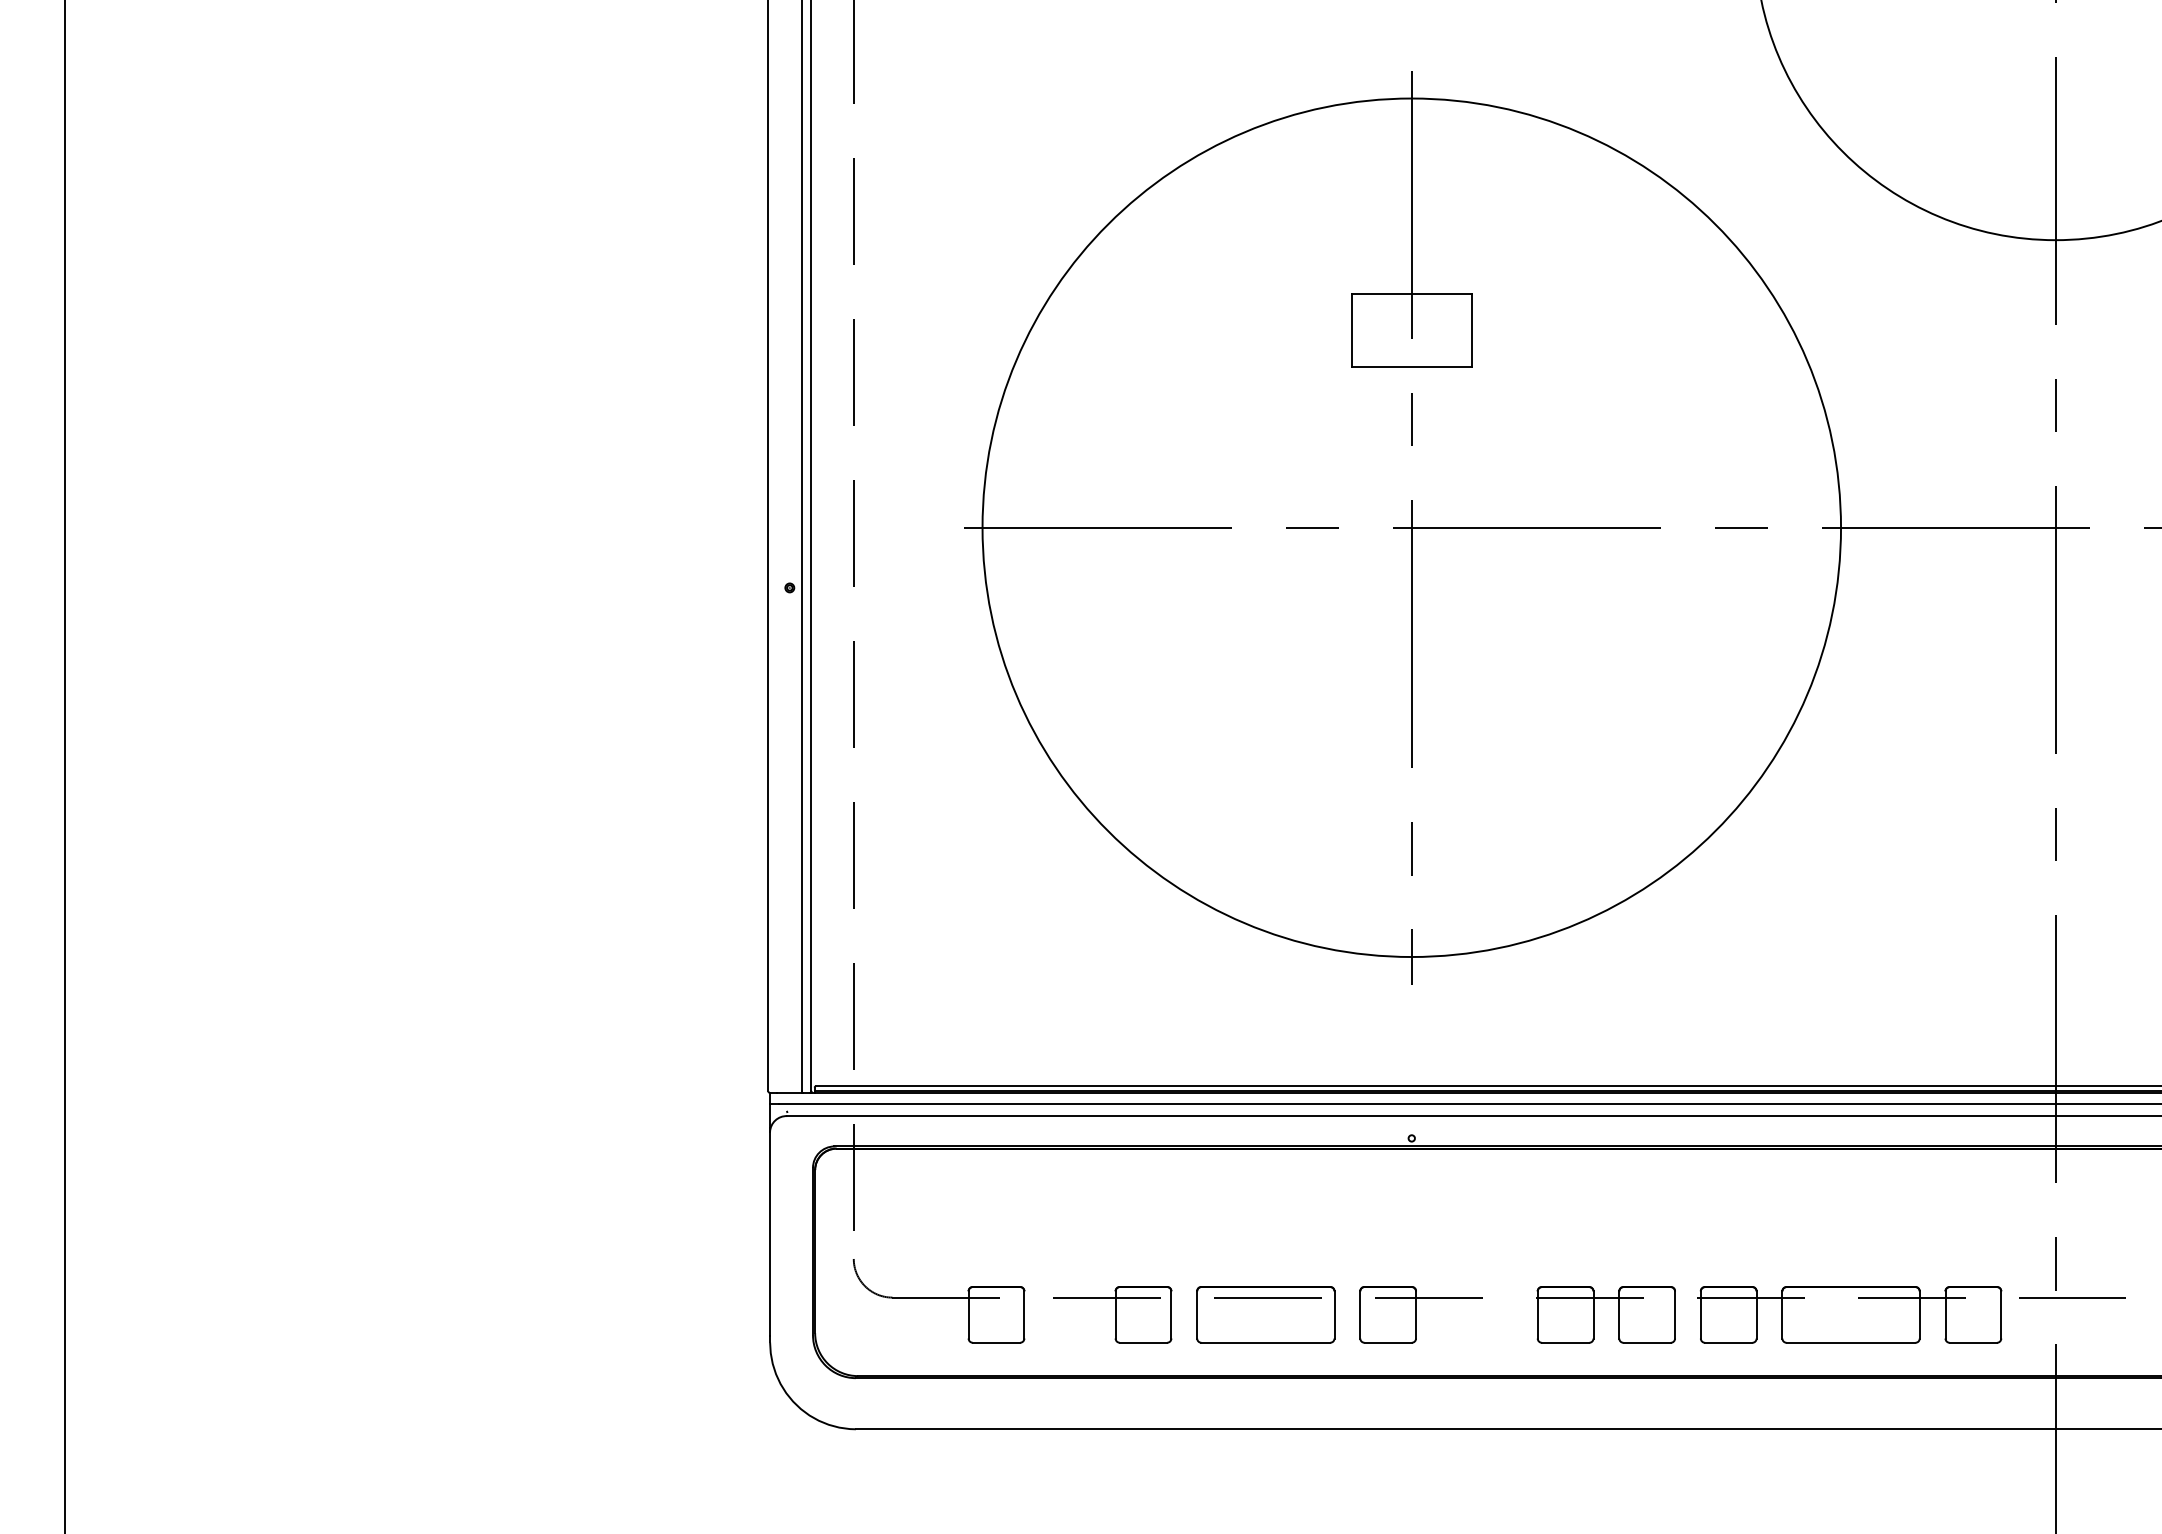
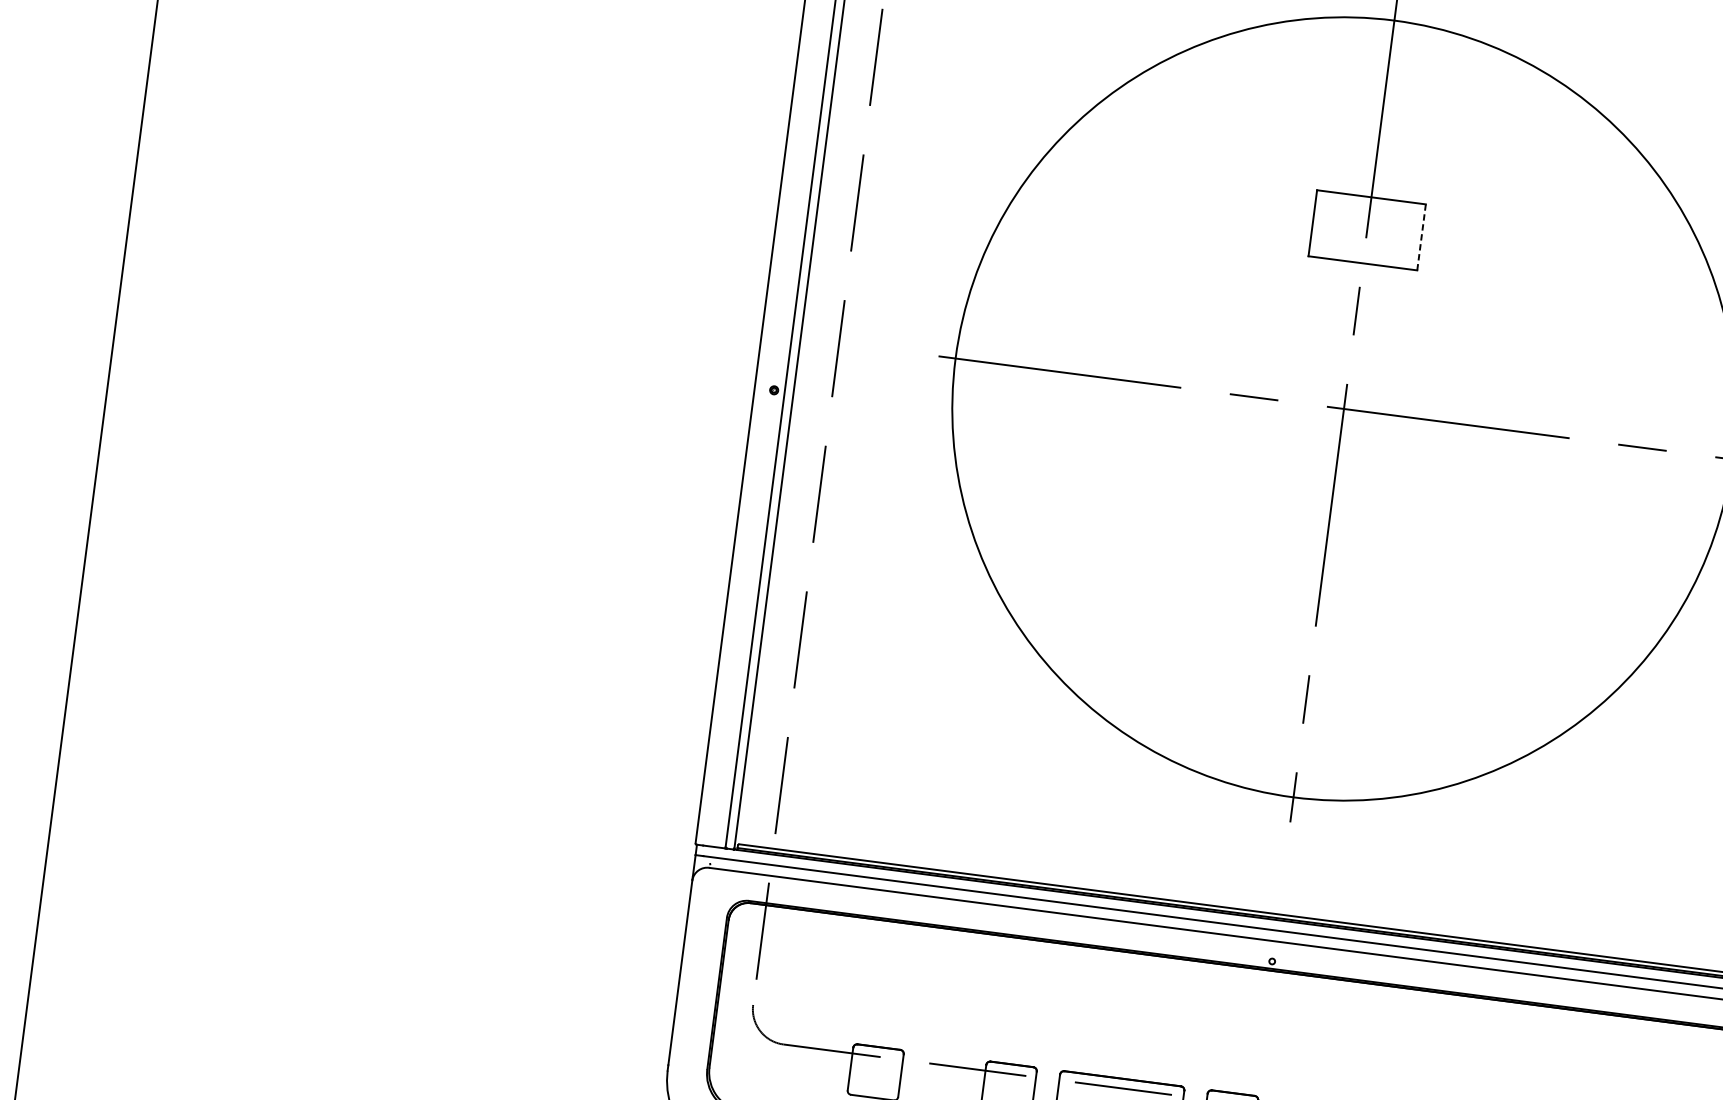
line: (1471, 329) -> (1421, 236), solid -> dashed

